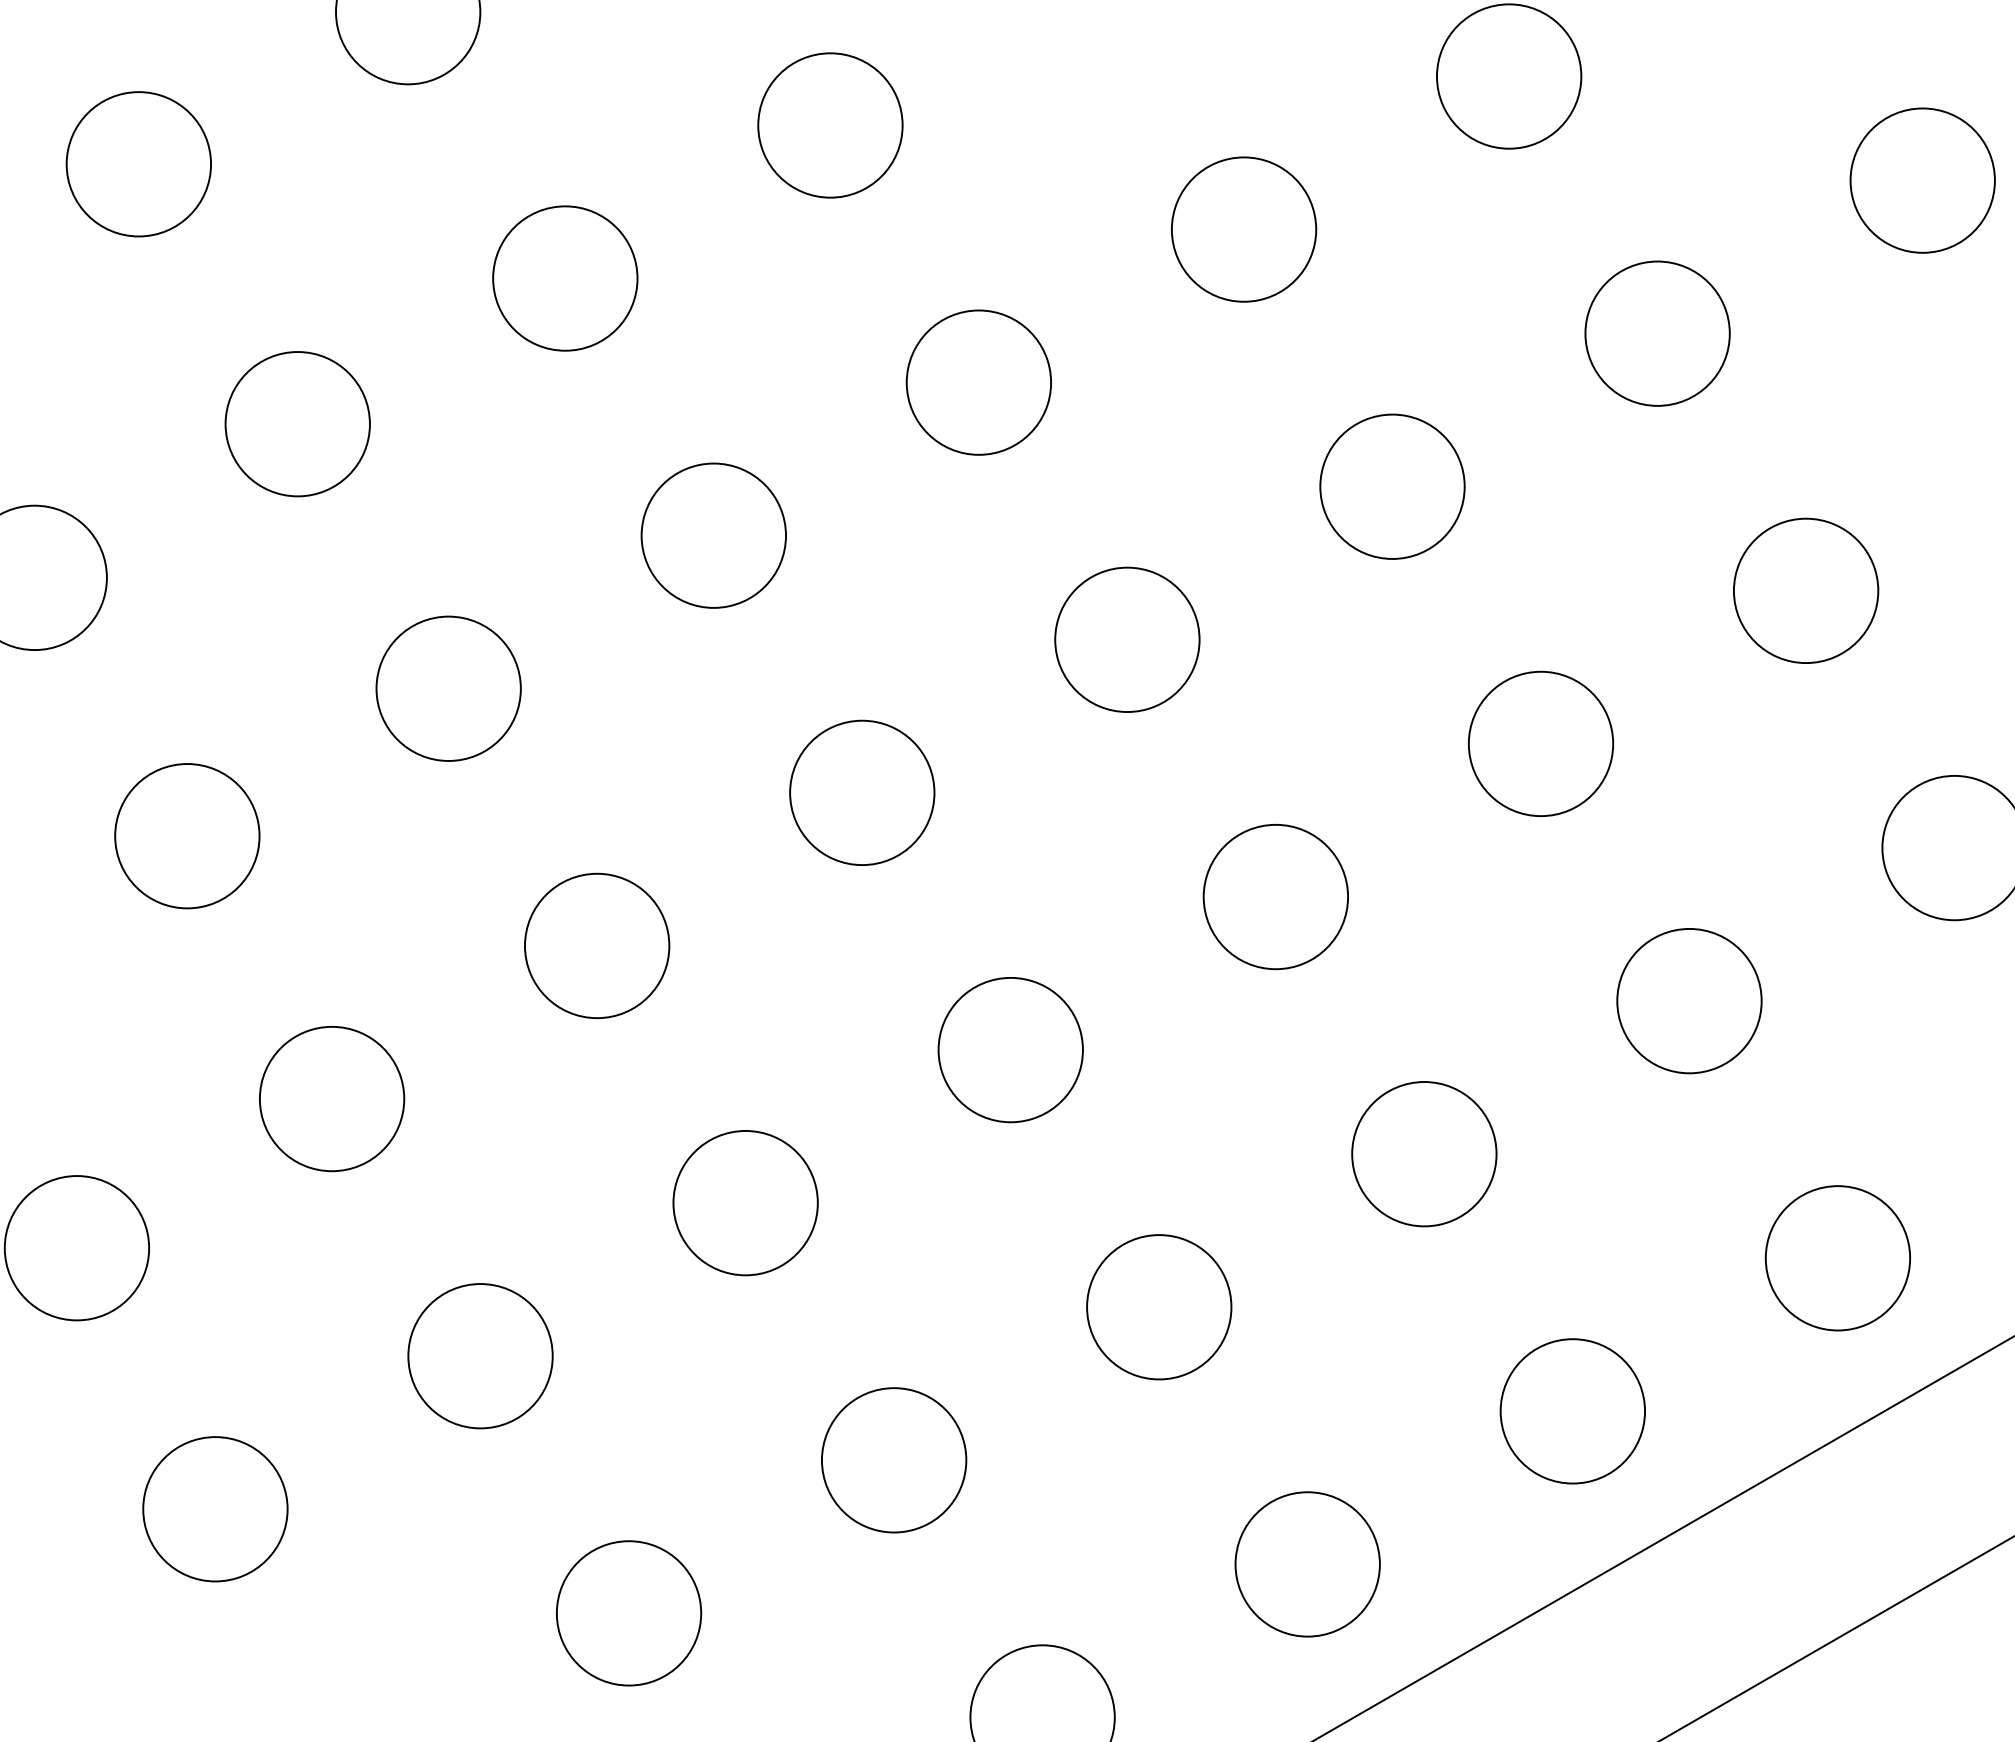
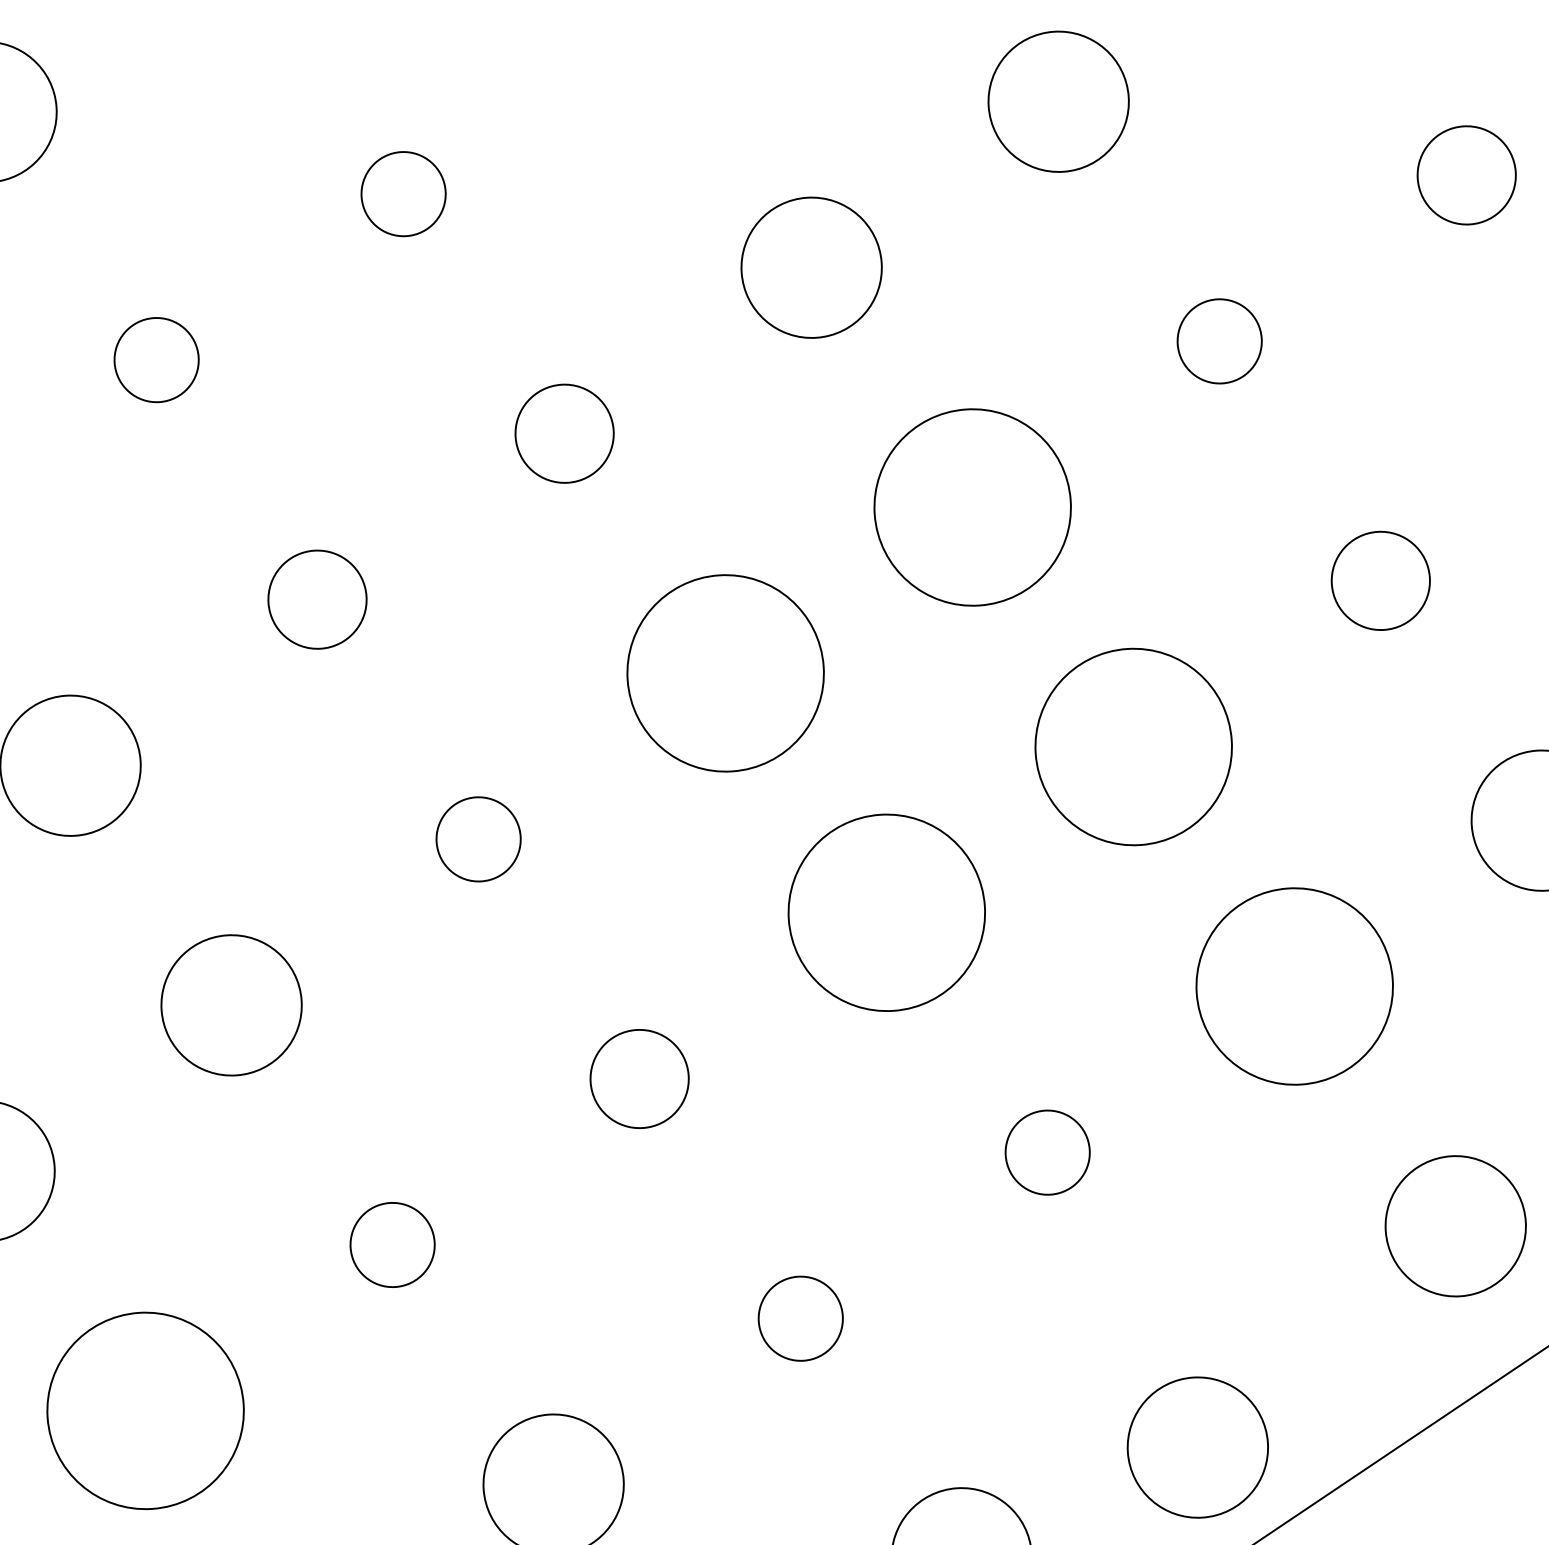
circle: (830, 125) -> (403, 194), size x0.6
circle: (1922, 180) -> (1466, 175), size x0.7
circle: (565, 278) -> (156, 360), size x0.6
circle: (1657, 333) -> (1219, 341), size x0.6
circle: (978, 382) -> (564, 433), size x0.7
circle: (1392, 486) -> (972, 507), size x1.4
circle: (713, 535) -> (317, 599), size x0.7
circle: (1806, 590) -> (1381, 580), size x0.7
circle: (1127, 639) -> (725, 673), size x1.4
circle: (1540, 743) -> (1133, 746), size x1.4
circle: (862, 792) -> (478, 838), size x0.6
circle: (1275, 897) -> (886, 913), size x1.4
circle: (1689, 1001) -> (1294, 987), size x1.4
circle: (1010, 1049) -> (639, 1078), size x0.7
circle: (1424, 1154) -> (1047, 1152), size x0.6
circle: (745, 1202) -> (392, 1244), size x0.6
circle: (1159, 1307) -> (800, 1318), size x0.6
circle: (480, 1356) -> (145, 1411), size x1.4
circle: (1572, 1411) -> (1197, 1447), moved

